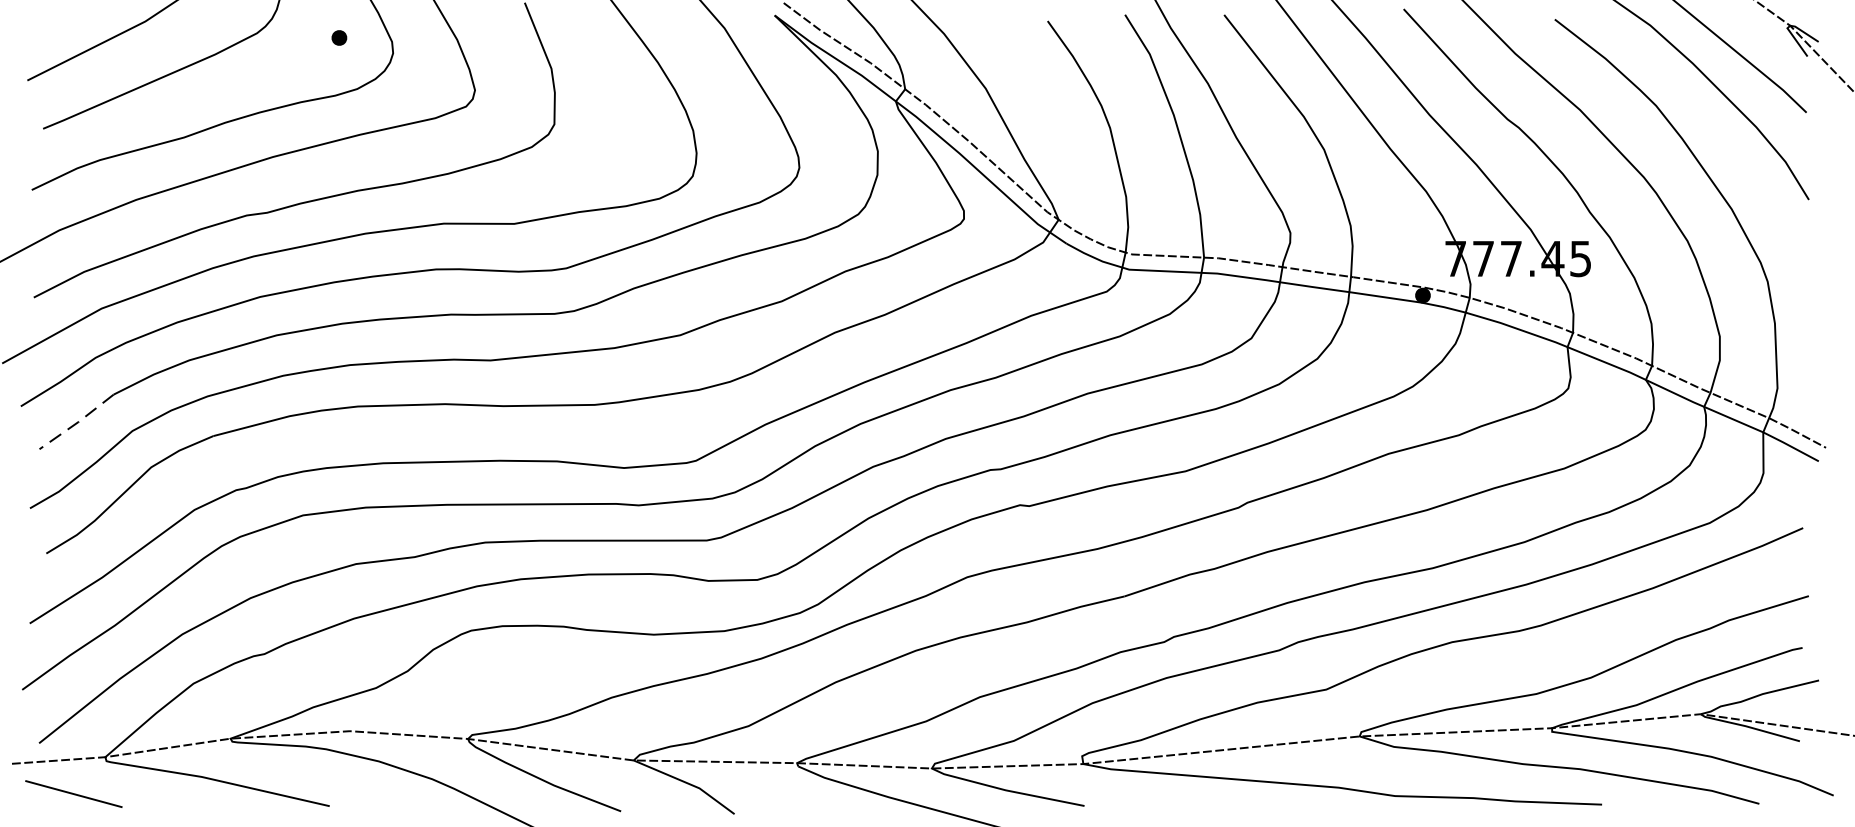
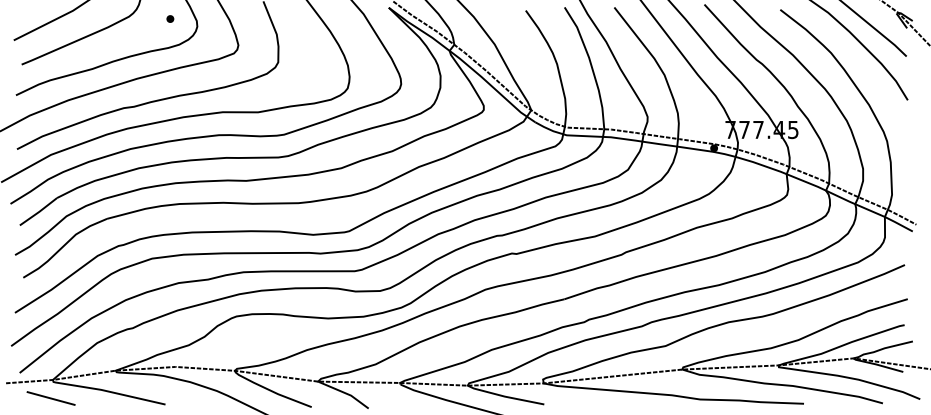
line: (78, 421) -> (39, 211), dashed -> solid
line: (72, 794) -> (50, 398), moved

